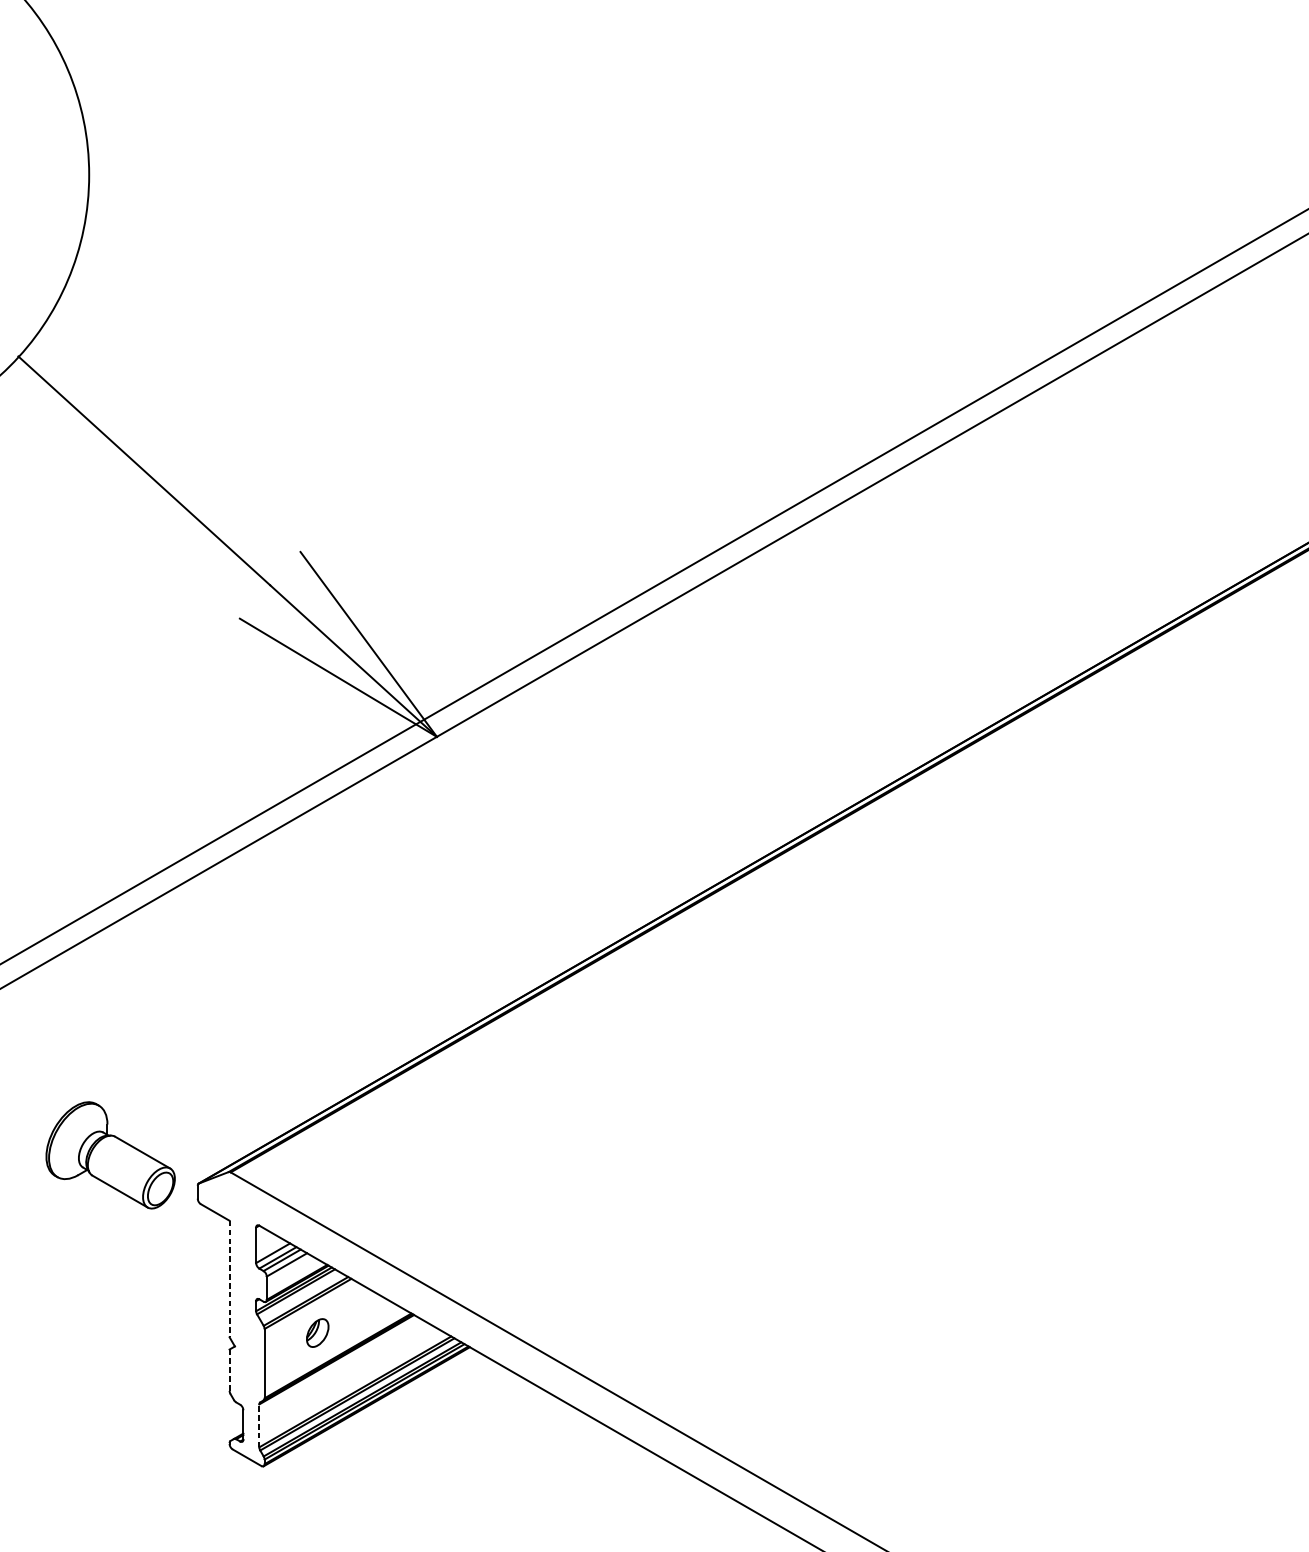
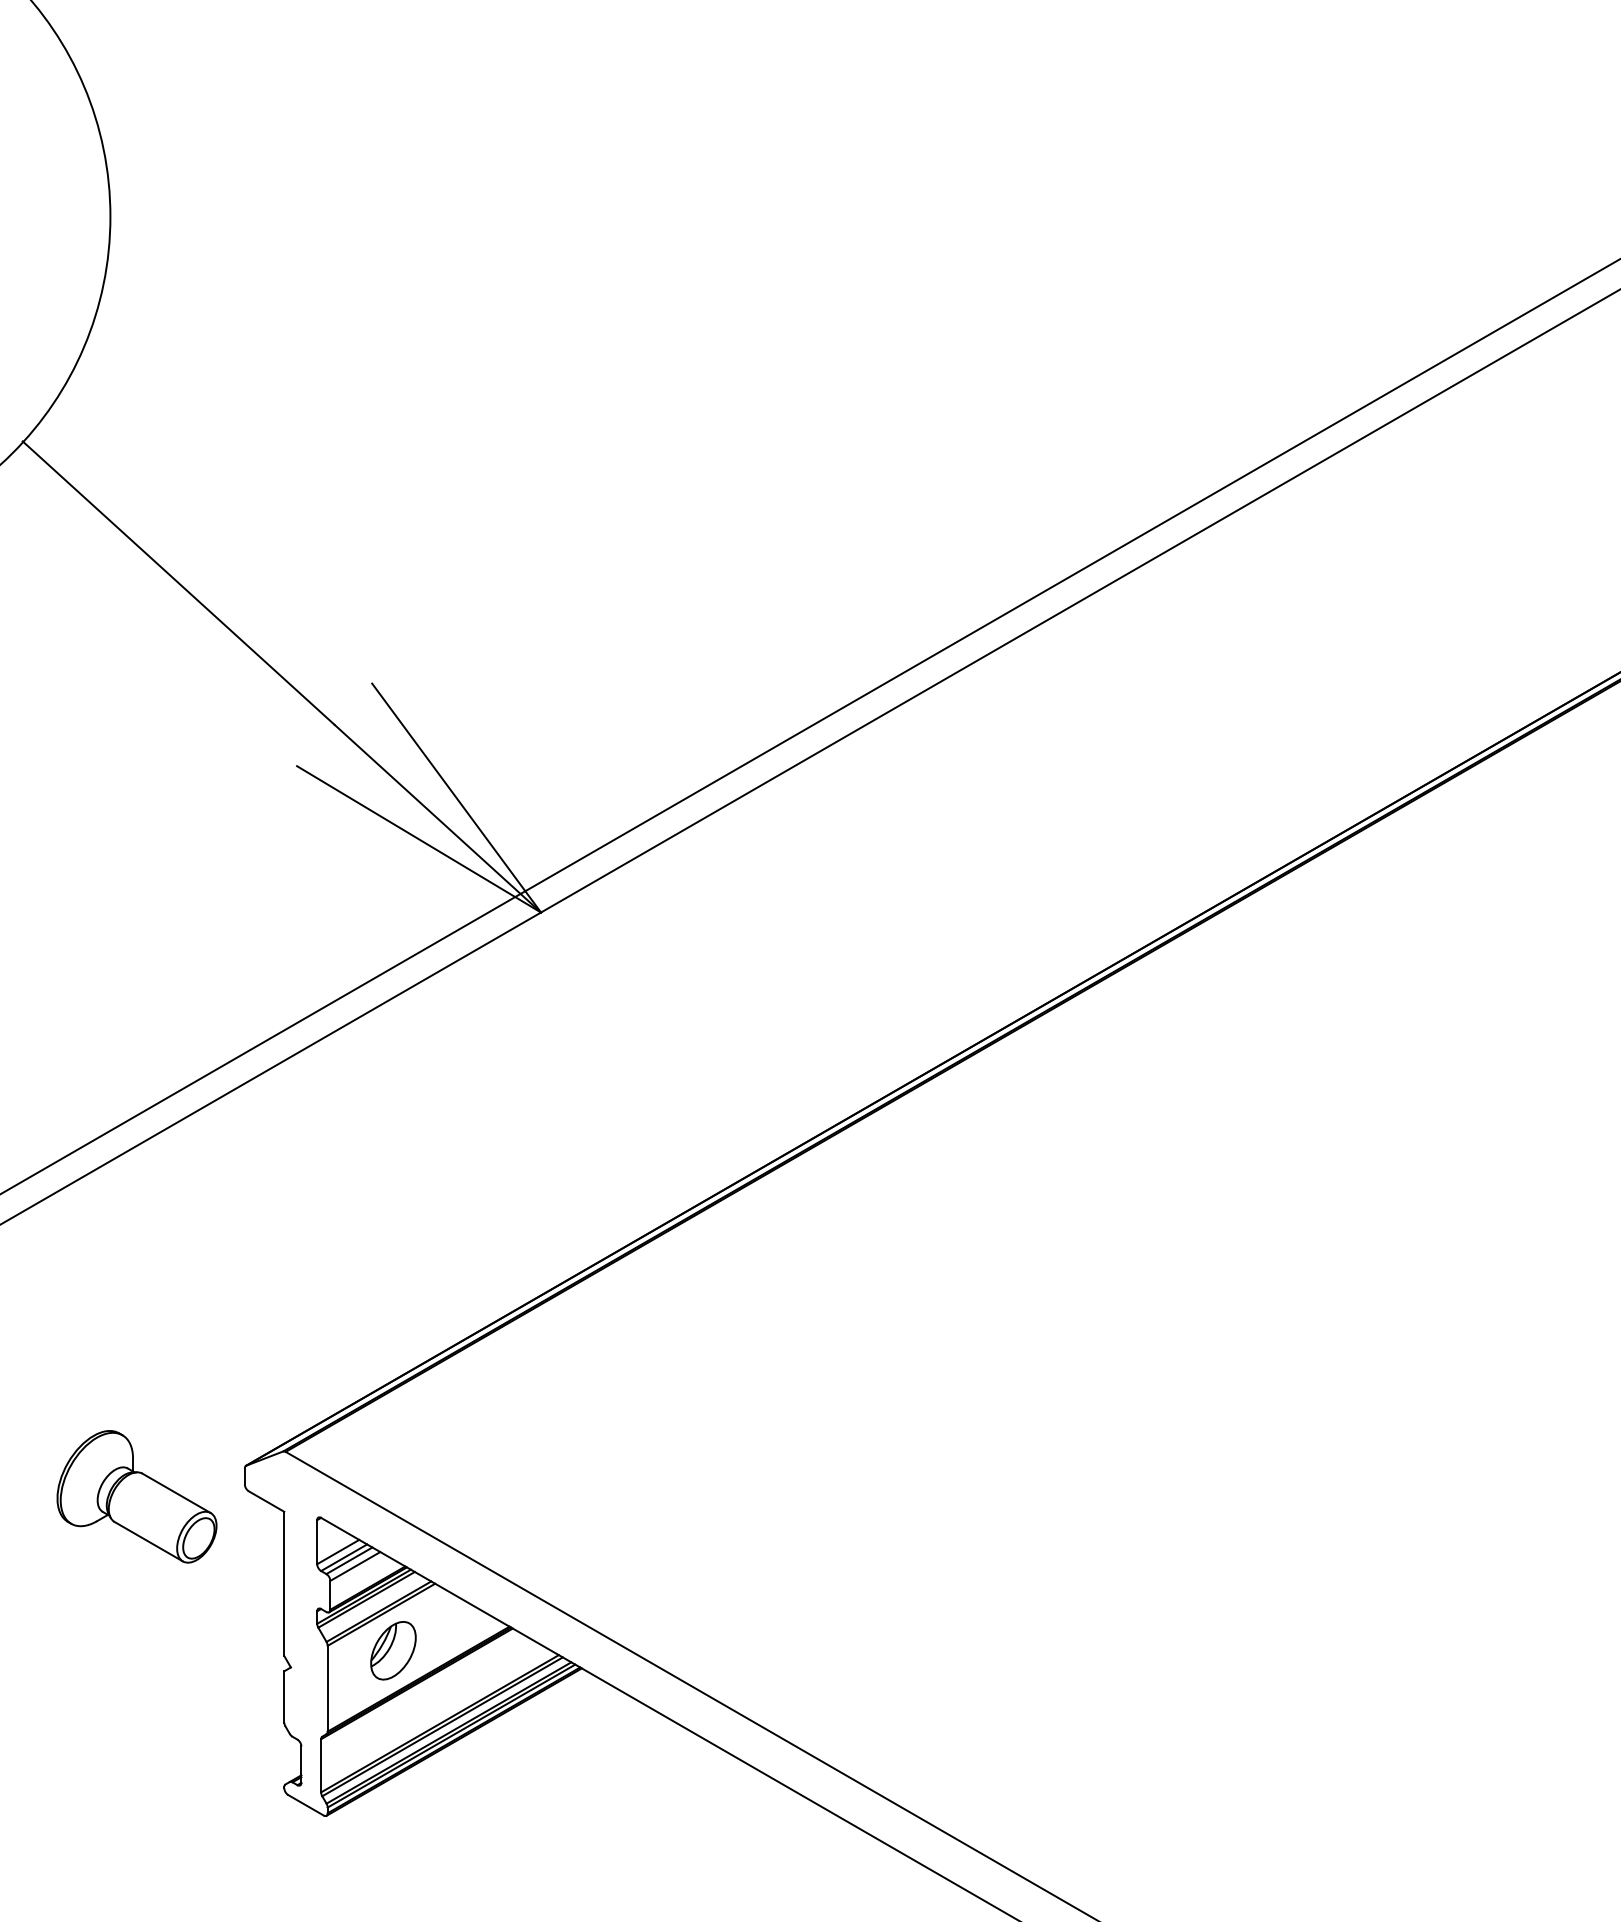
part: (110, 1155) -> (136, 1496), moved
line: (229, 1279) -> (284, 1584), dashed -> solid
part: (317, 1332) -> (393, 1650), size x1.67
line: (229, 1369) -> (284, 1696), dashed -> solid
line: (259, 1425) -> (321, 1765), dashed -> solid

